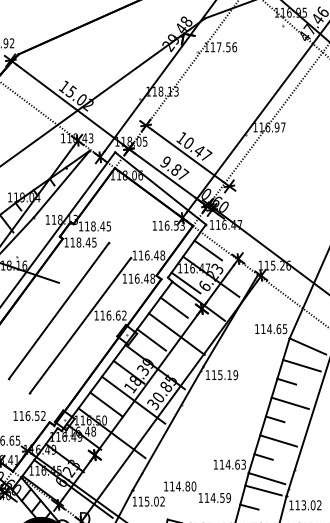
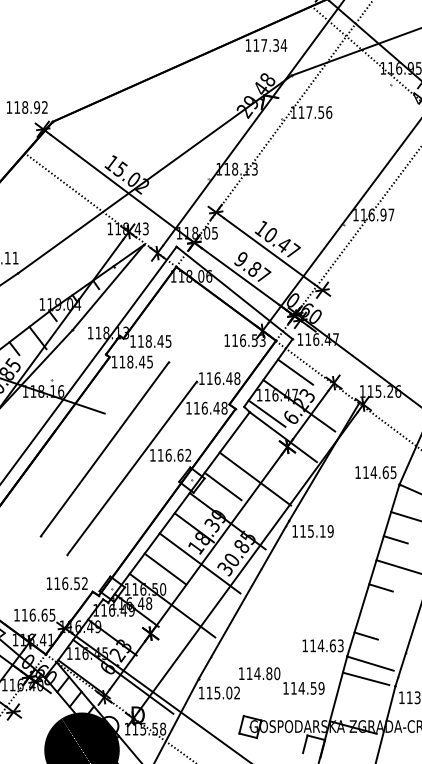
line: (173, 307) -> (251, 445), removed
line: (277, 440) -> (384, 615), removed
line: (248, 506) -> (347, 699), removed

